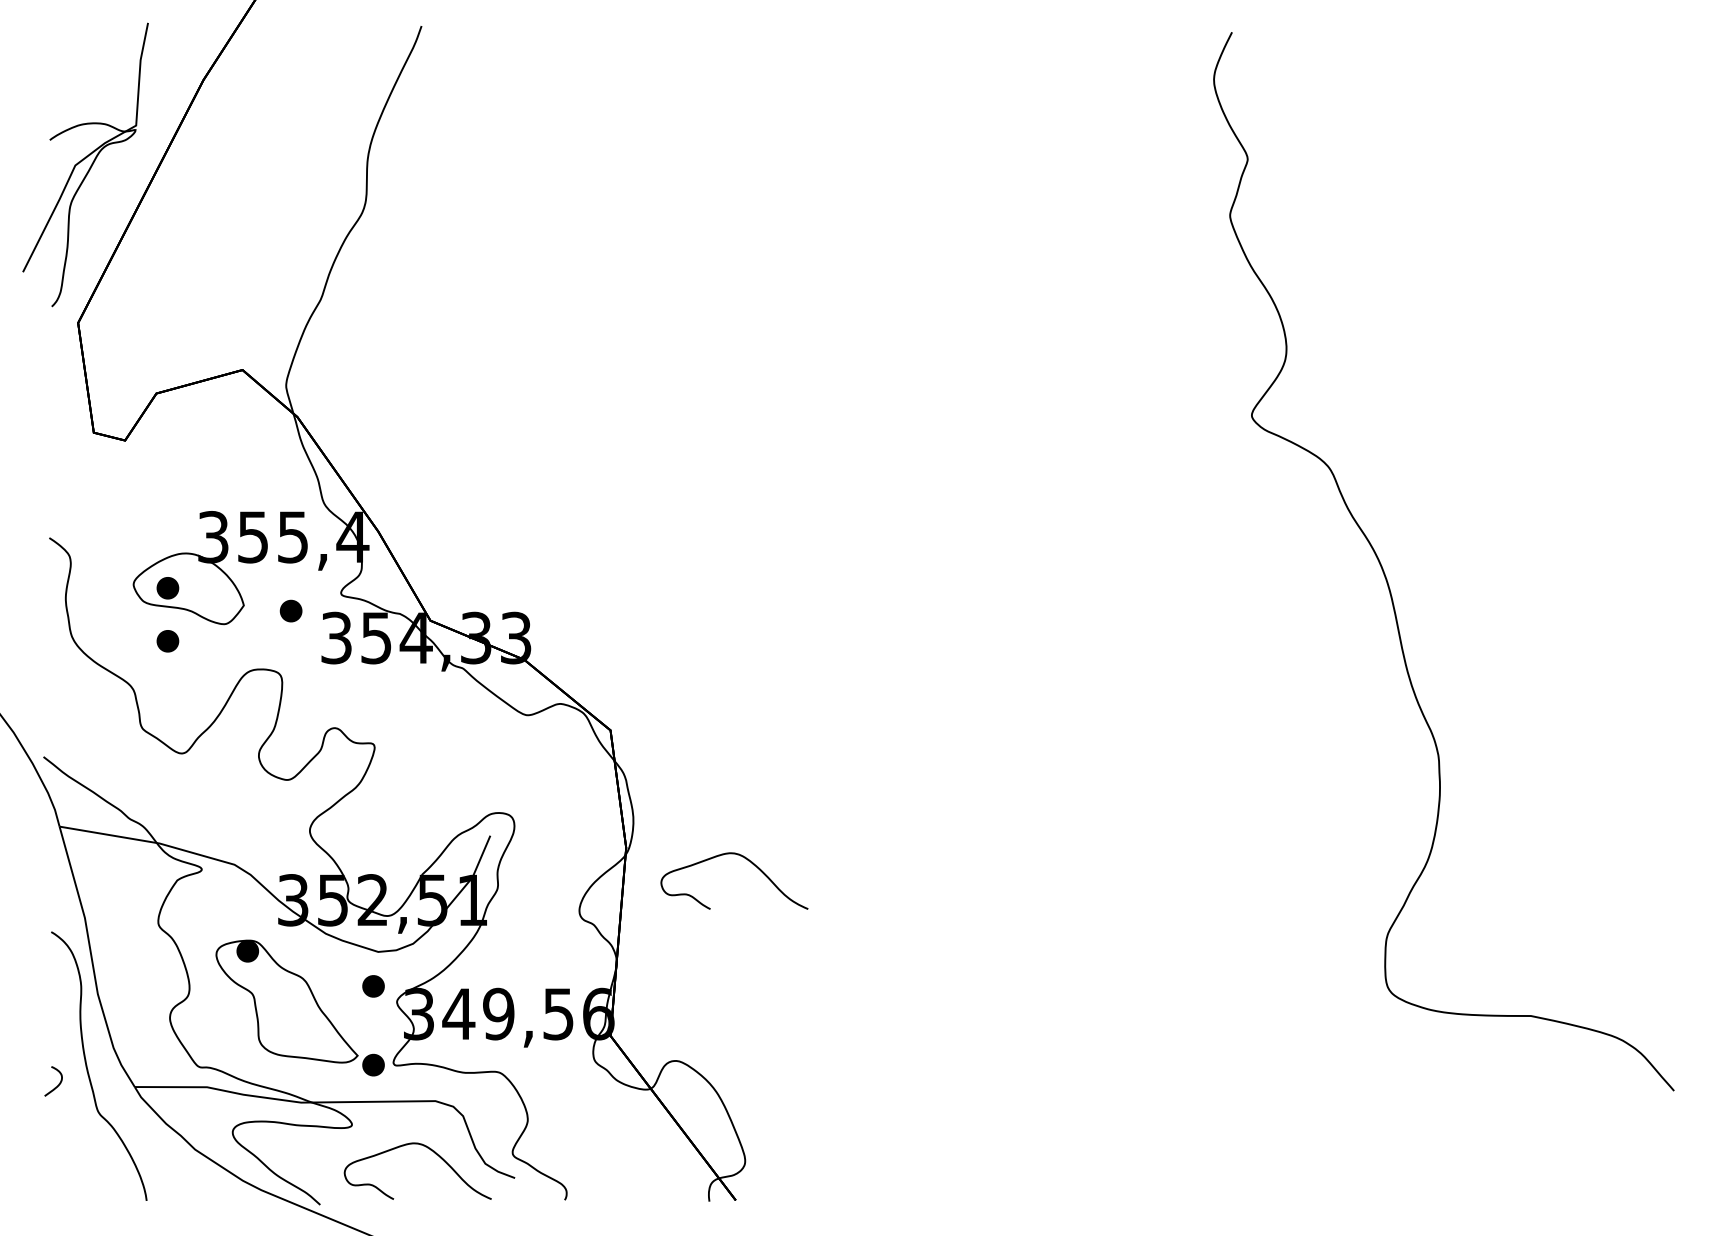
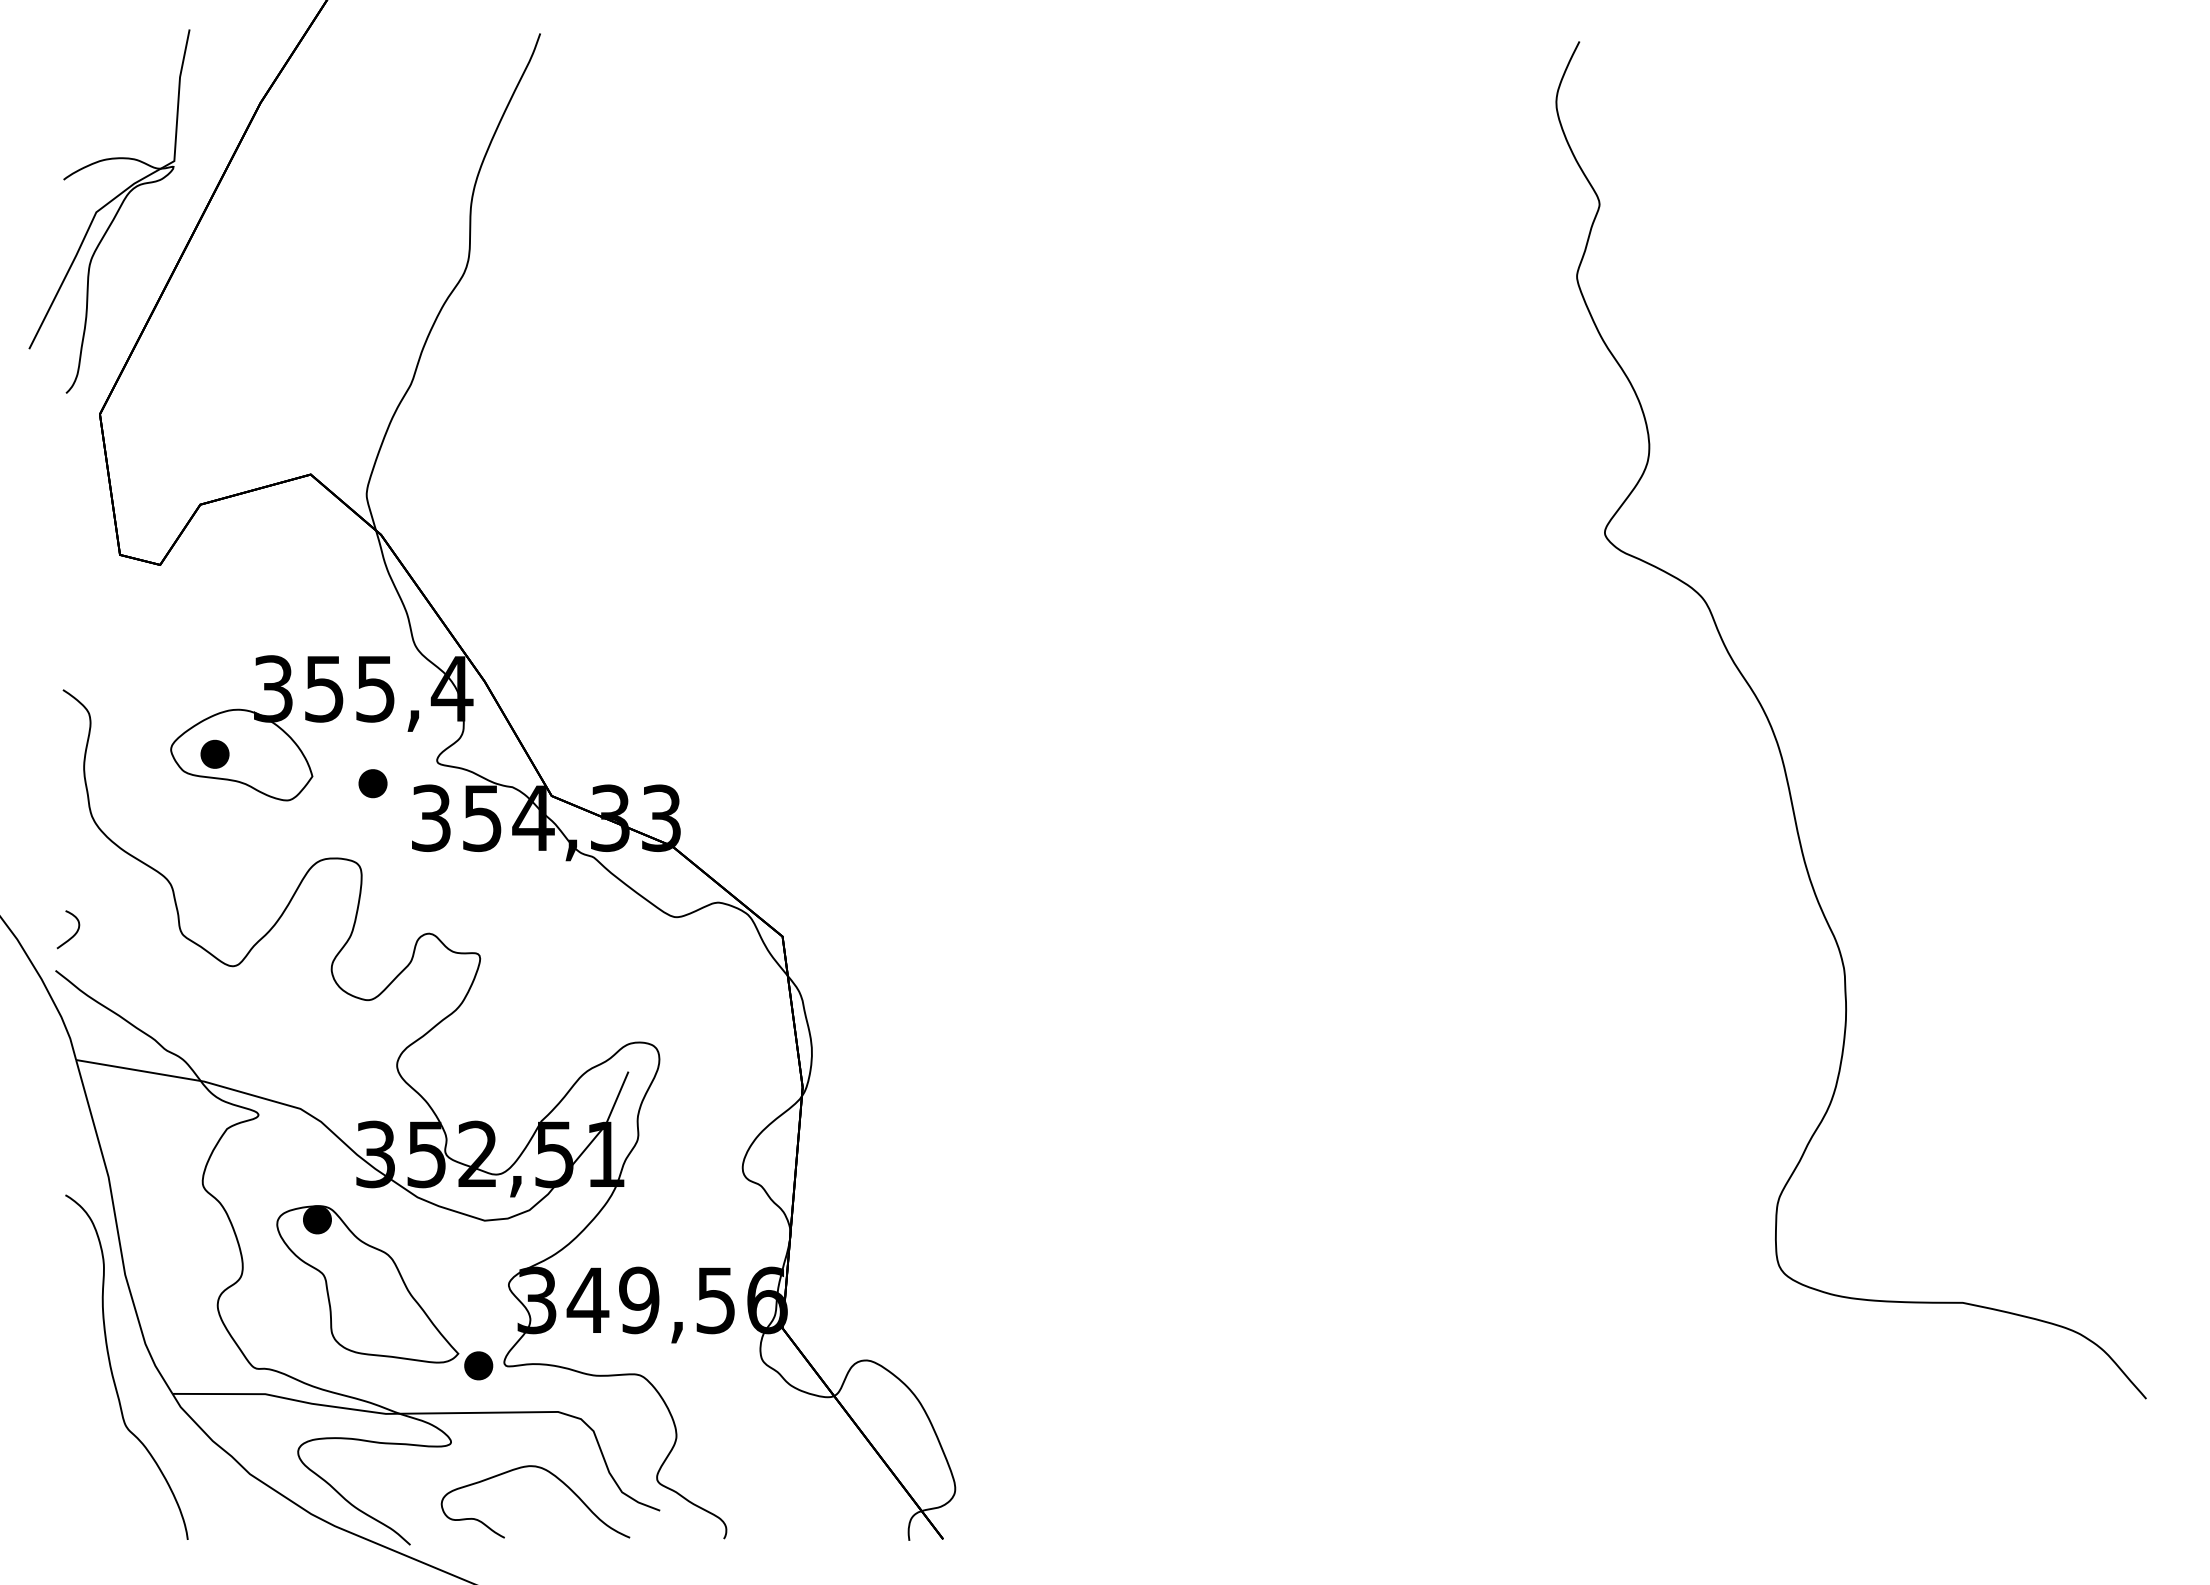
part: (167, 640) -> (214, 821), removed
curve: (747, 860) -> (958, 1103), removed
part: (373, 986) -> (478, 1264), removed
curve: (57, 1085) -> (73, 934), moved

